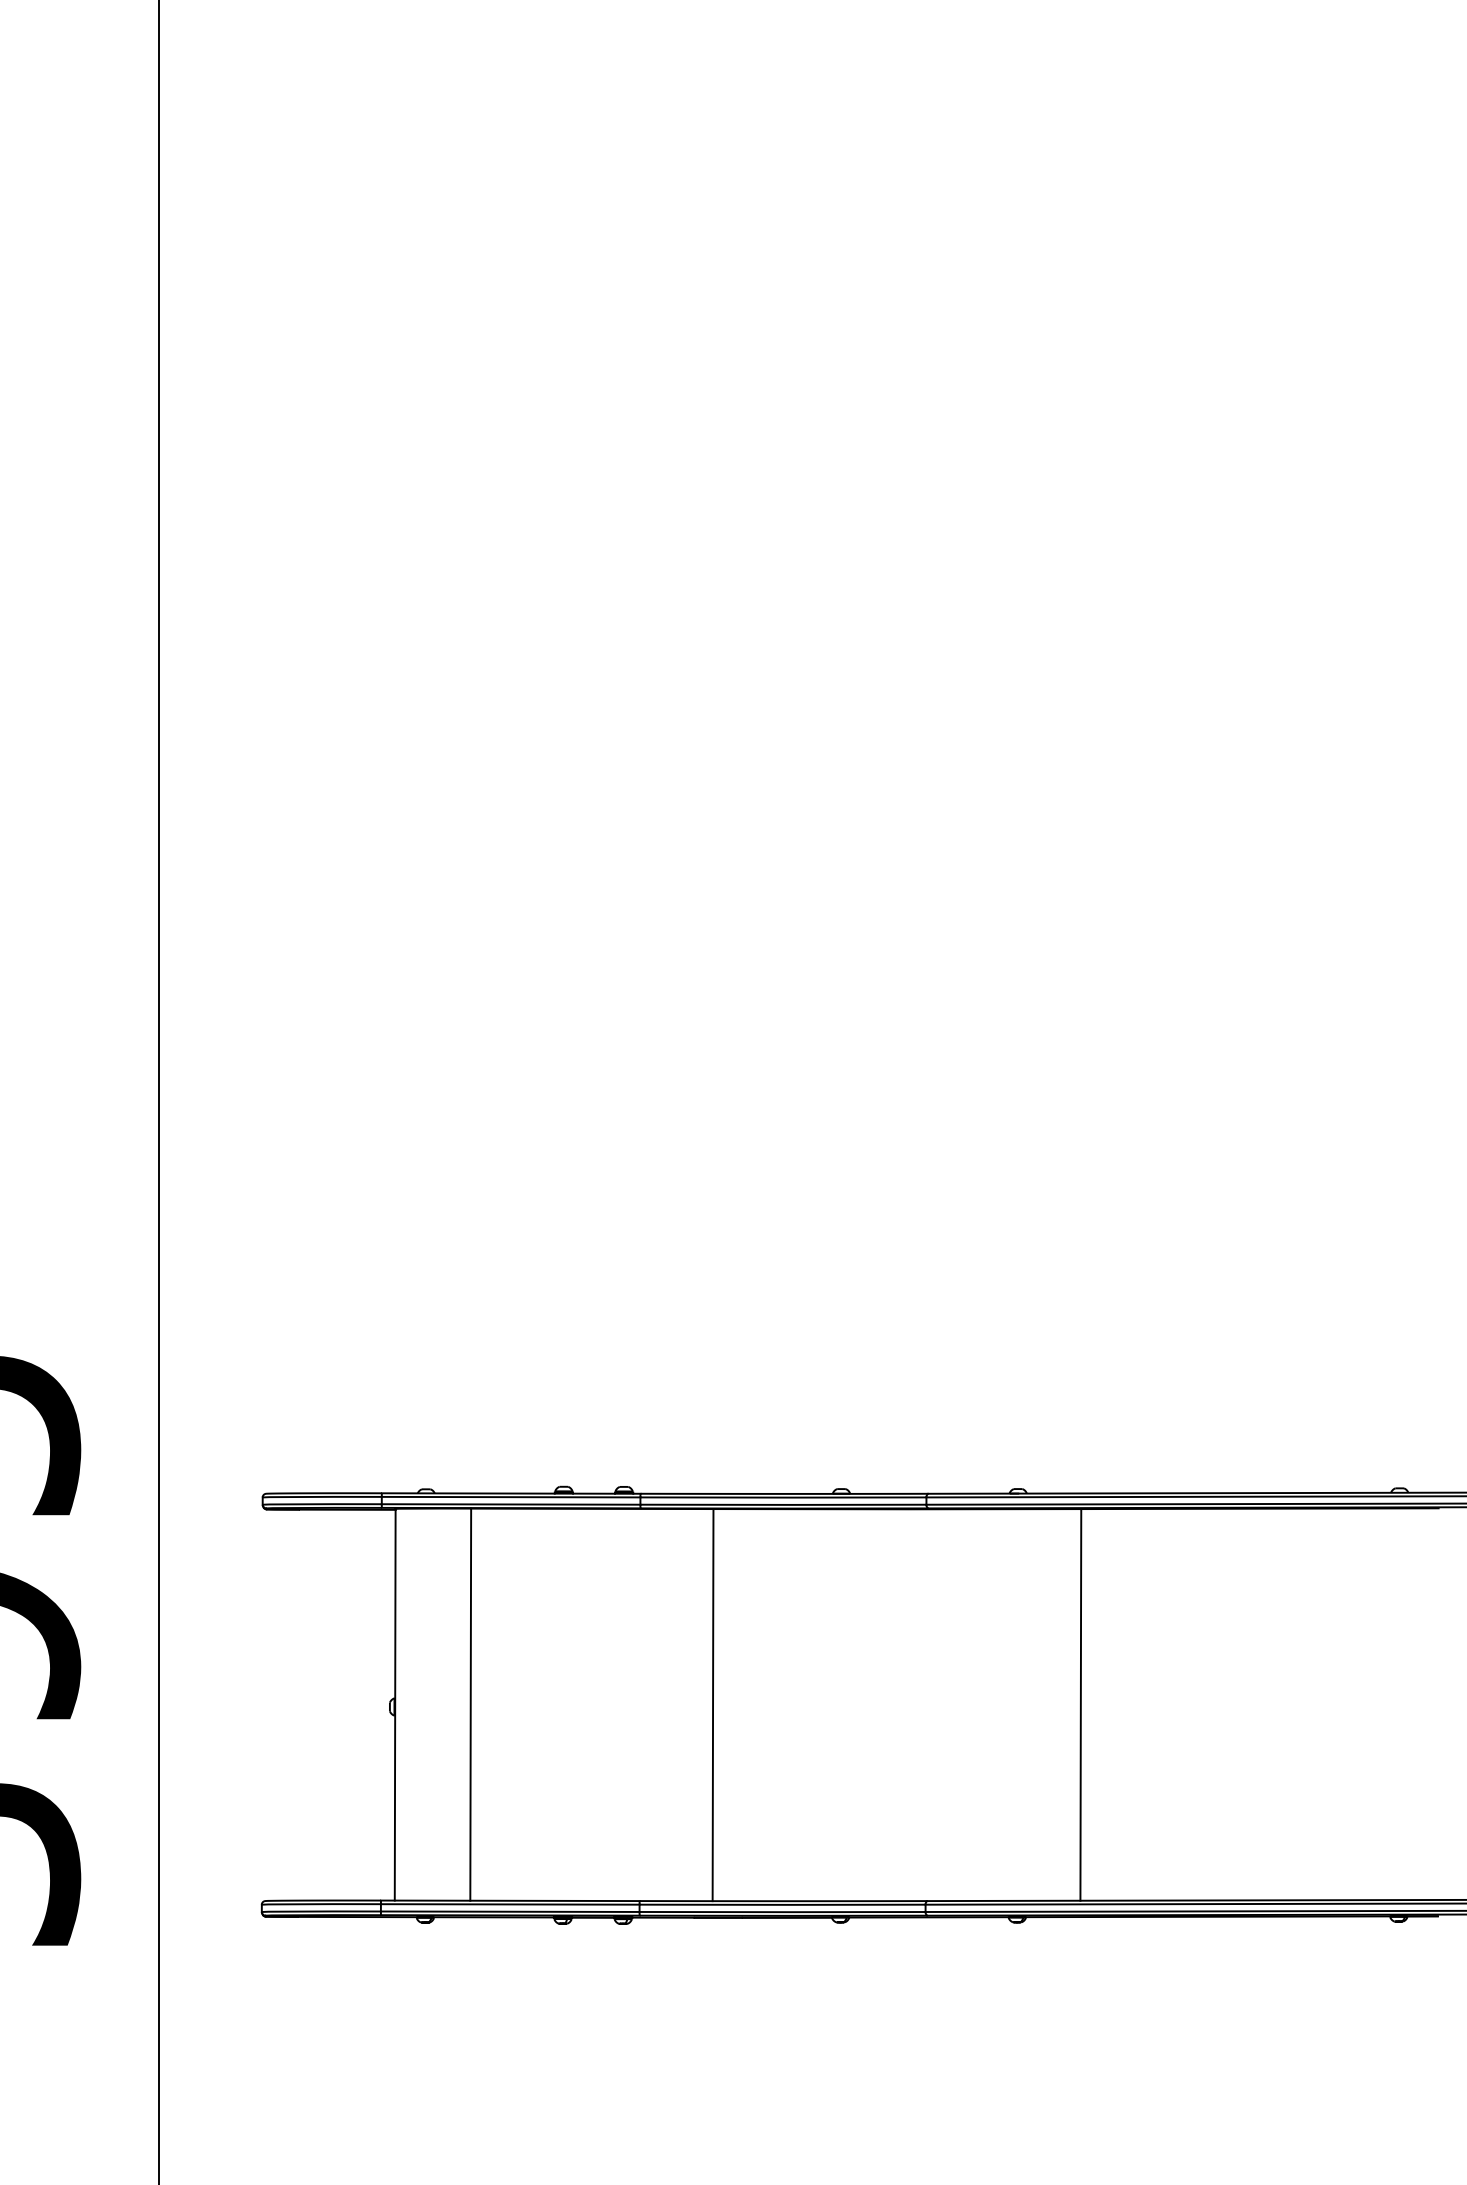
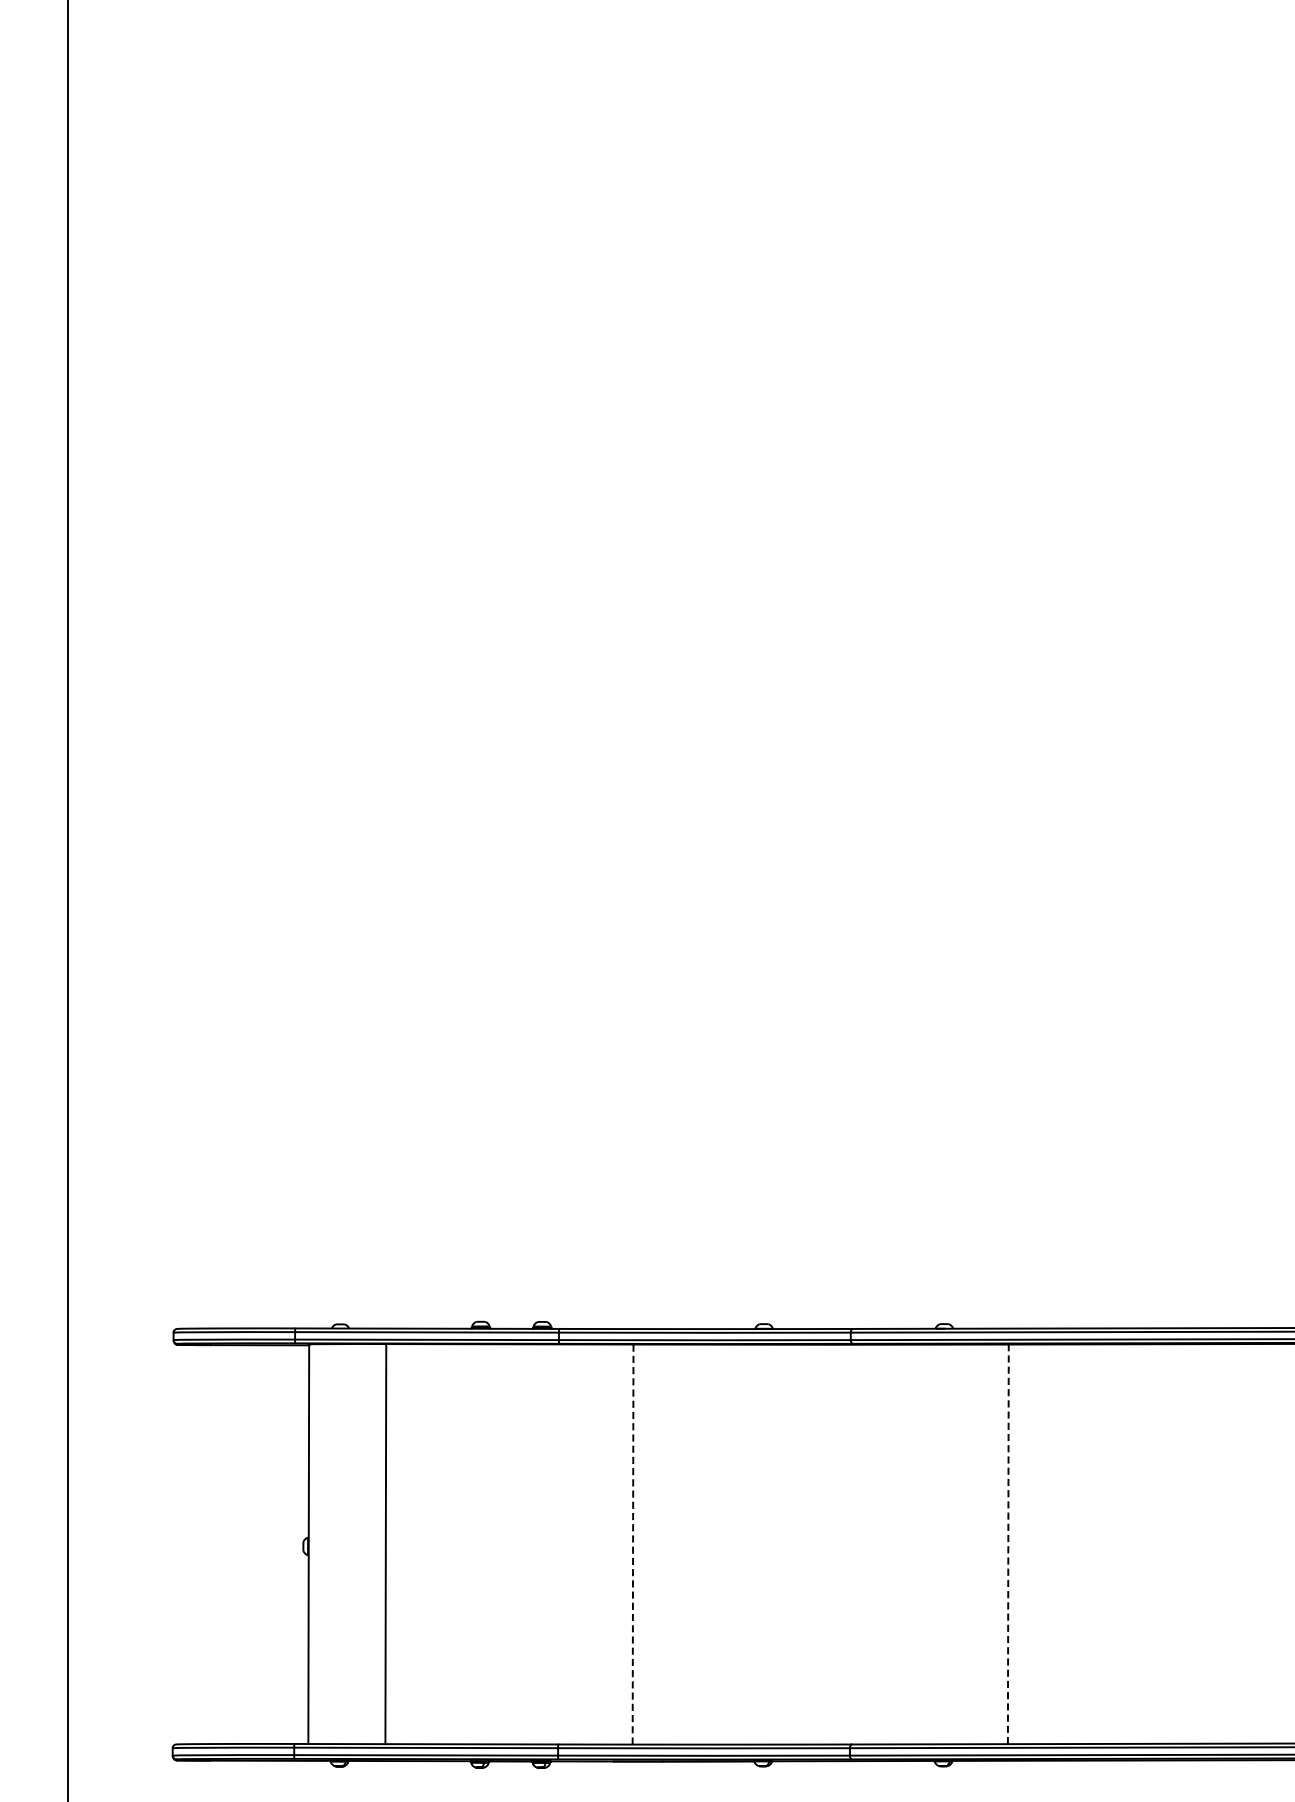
line: (713, 1704) -> (633, 1543), solid -> dashed
line: (1080, 1704) -> (1007, 1543), solid -> dashed

